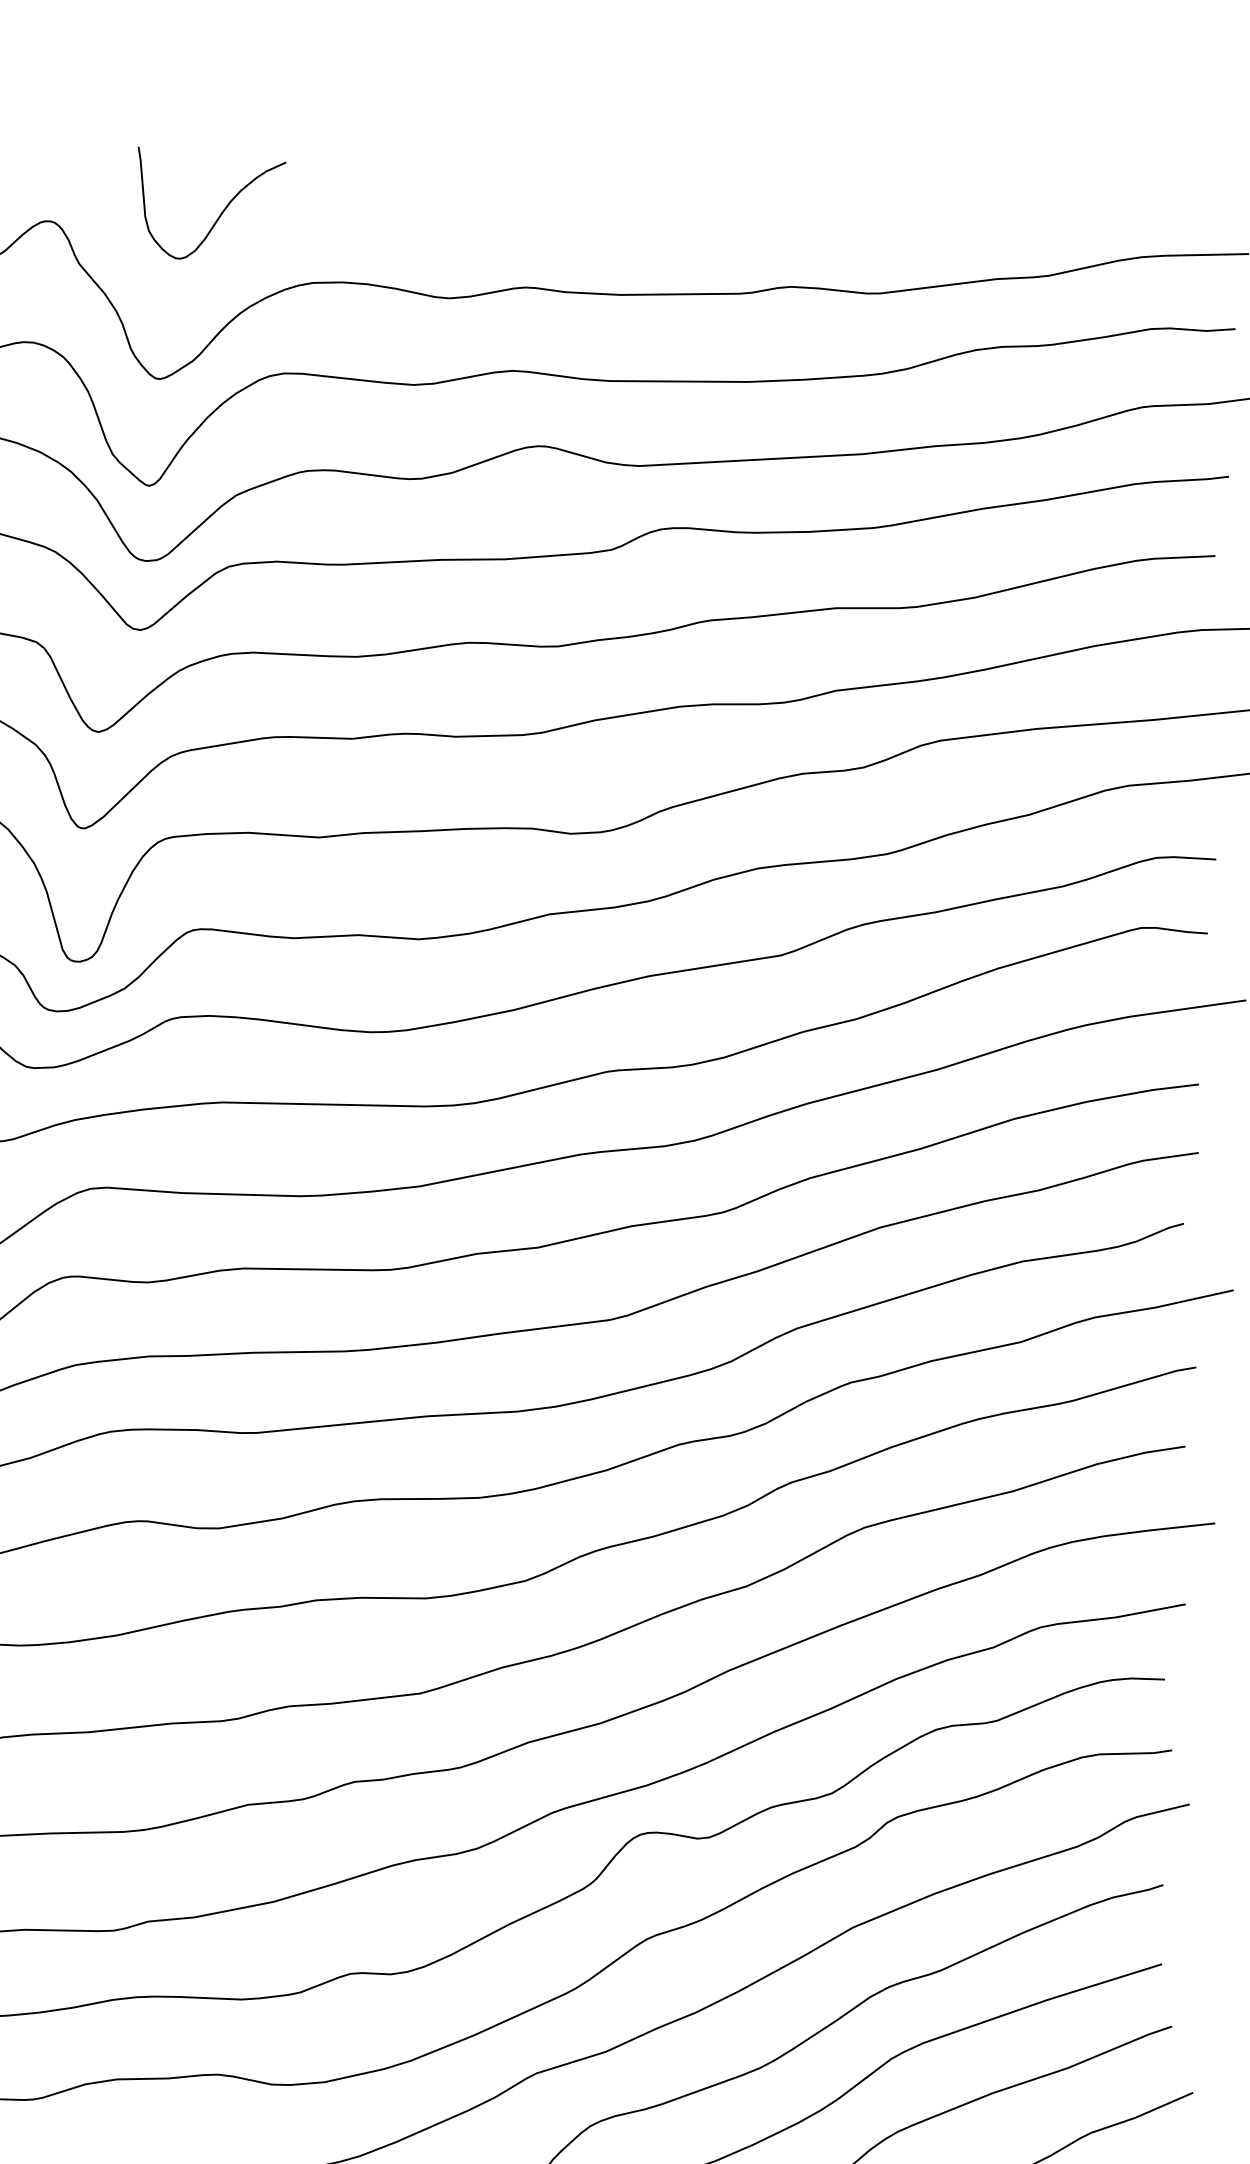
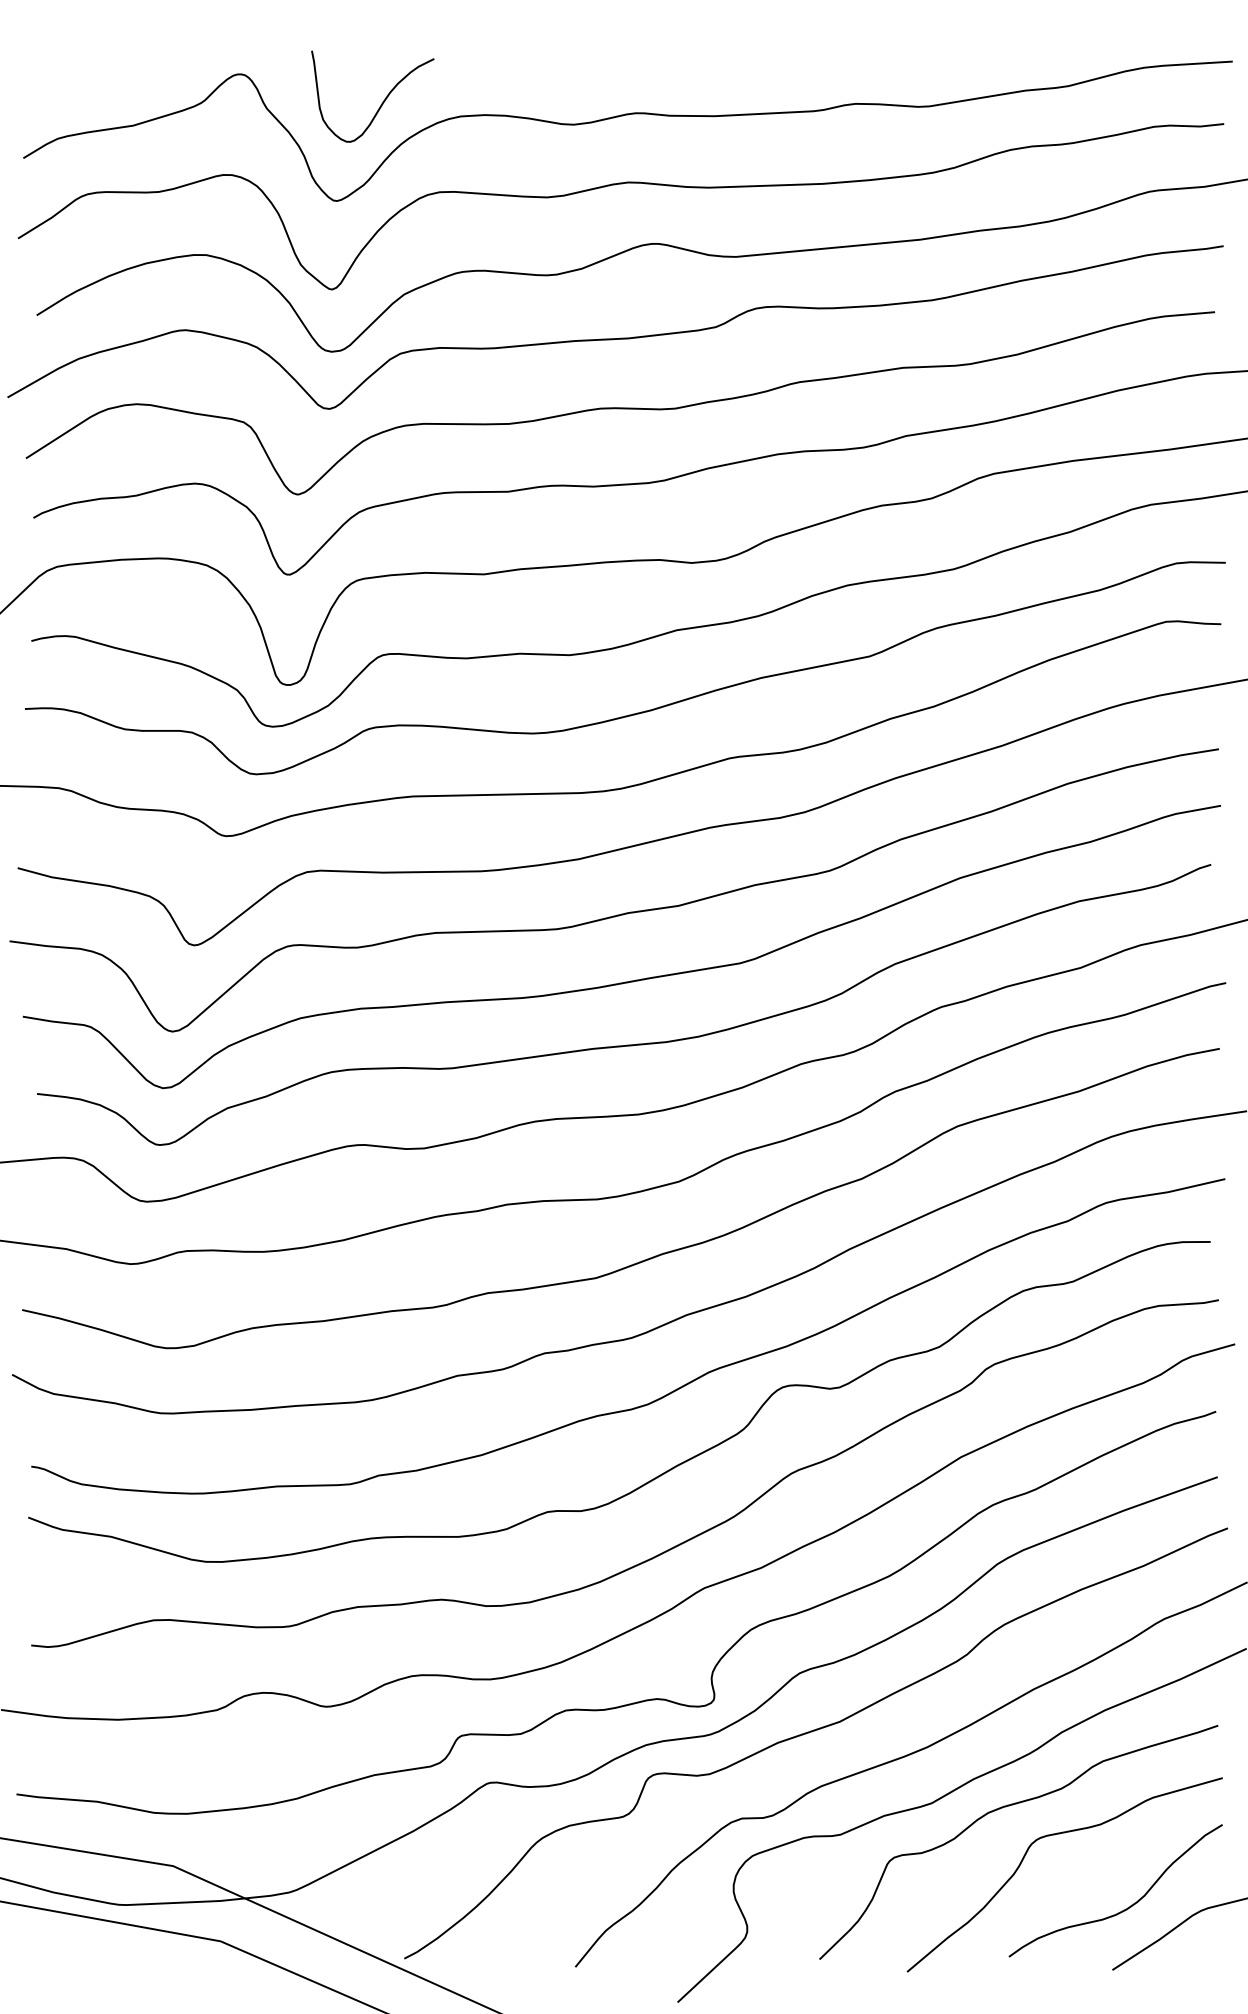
curve: (221, 211) -> (382, 101), moved

